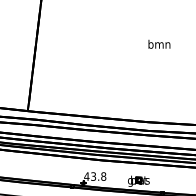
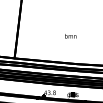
text: (158, 44) -> (70, 36), moved

